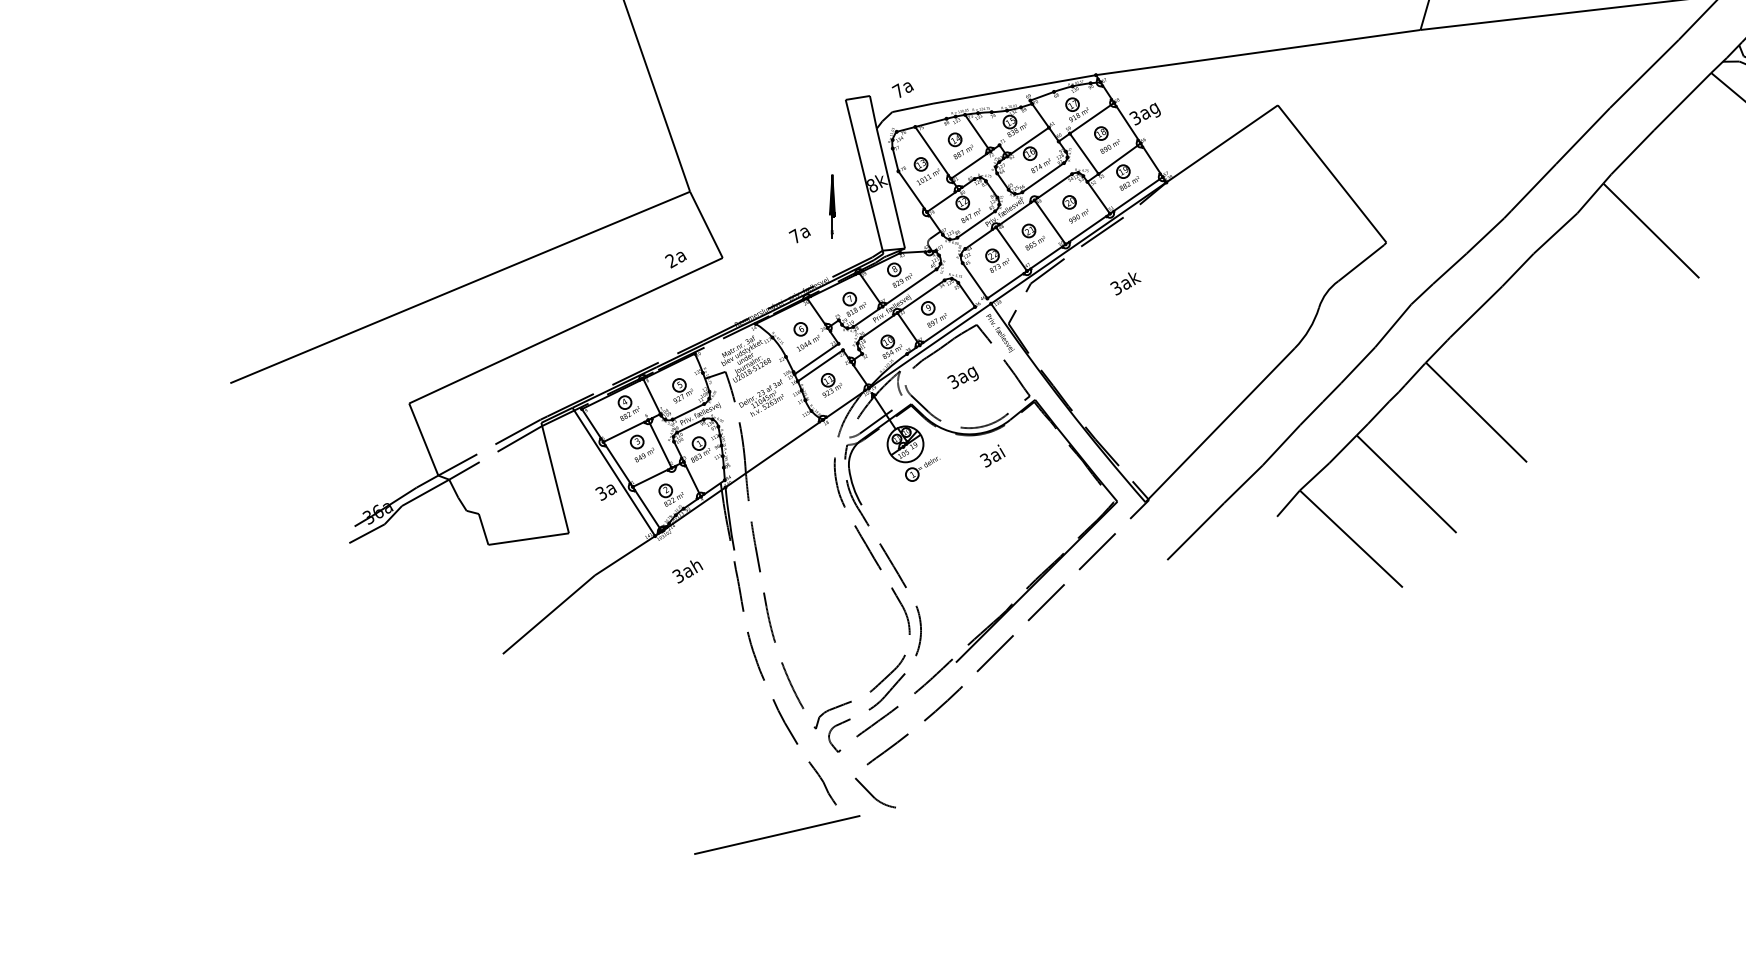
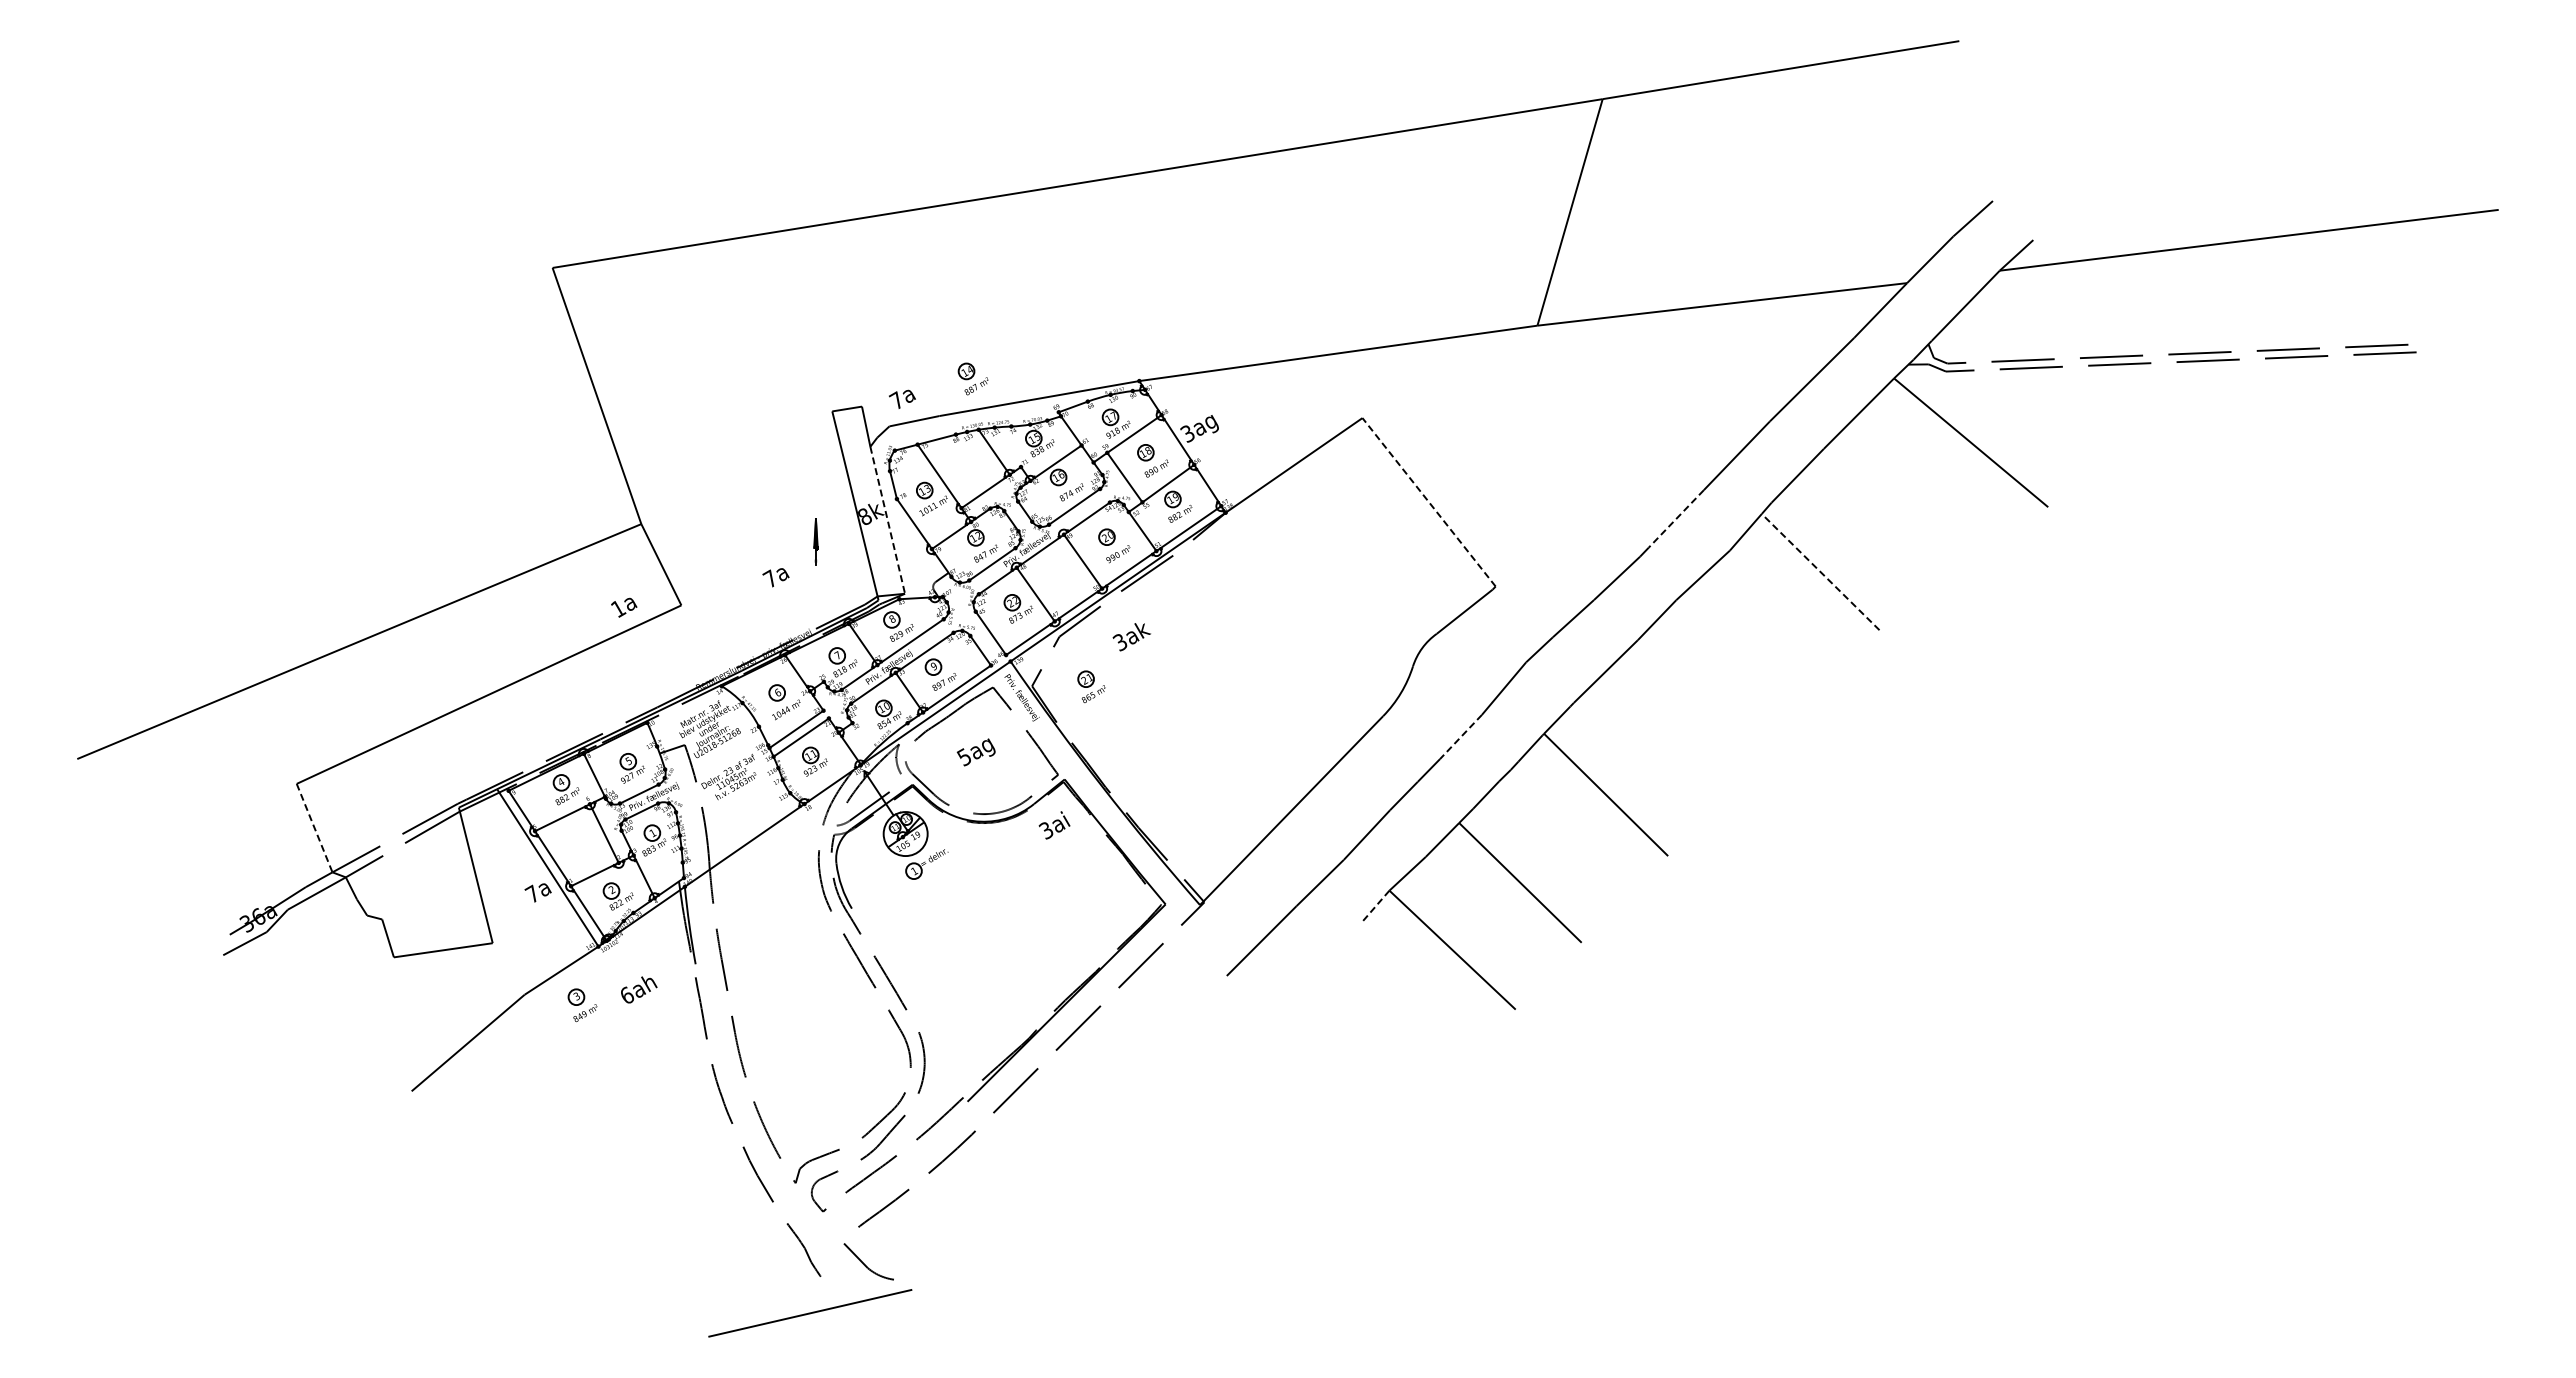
part: (960, 145) -> (972, 378), moved
line: (1331, 173) -> (1428, 501), solid -> dashed
line: (1533, 187) -> (1676, 518), solid -> dashed
line: (890, 188) -> (887, 520), solid -> dashed
part: (832, 205) -> (815, 541), size x0.6
line: (1651, 231) -> (1820, 572), solid -> dashed
part: (1033, 236) -> (1091, 686), moved
text: (671, 261) -> (618, 609), 2a -> 1a
text: (1125, 284) -> (1131, 637), moved
line: (1357, 365) -> (1460, 737), solid -> dashed
text: (953, 380) -> (964, 755), 3ag -> 5ag
line: (423, 439) -> (314, 828), solid -> dashed
part: (642, 448) -> (582, 1005), moved
text: (992, 456) -> (1054, 825), moved
text: (600, 492) -> (531, 893), 3a -> 7a
line: (1288, 504) -> (1375, 907), solid -> dashed
text: (677, 575) -> (626, 995), 3ah -> 6ah
line: (777, 835) -> (810, 1313), moved

